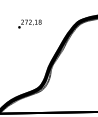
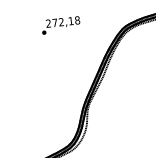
text: (29, 23) -> (60, 24), moved

